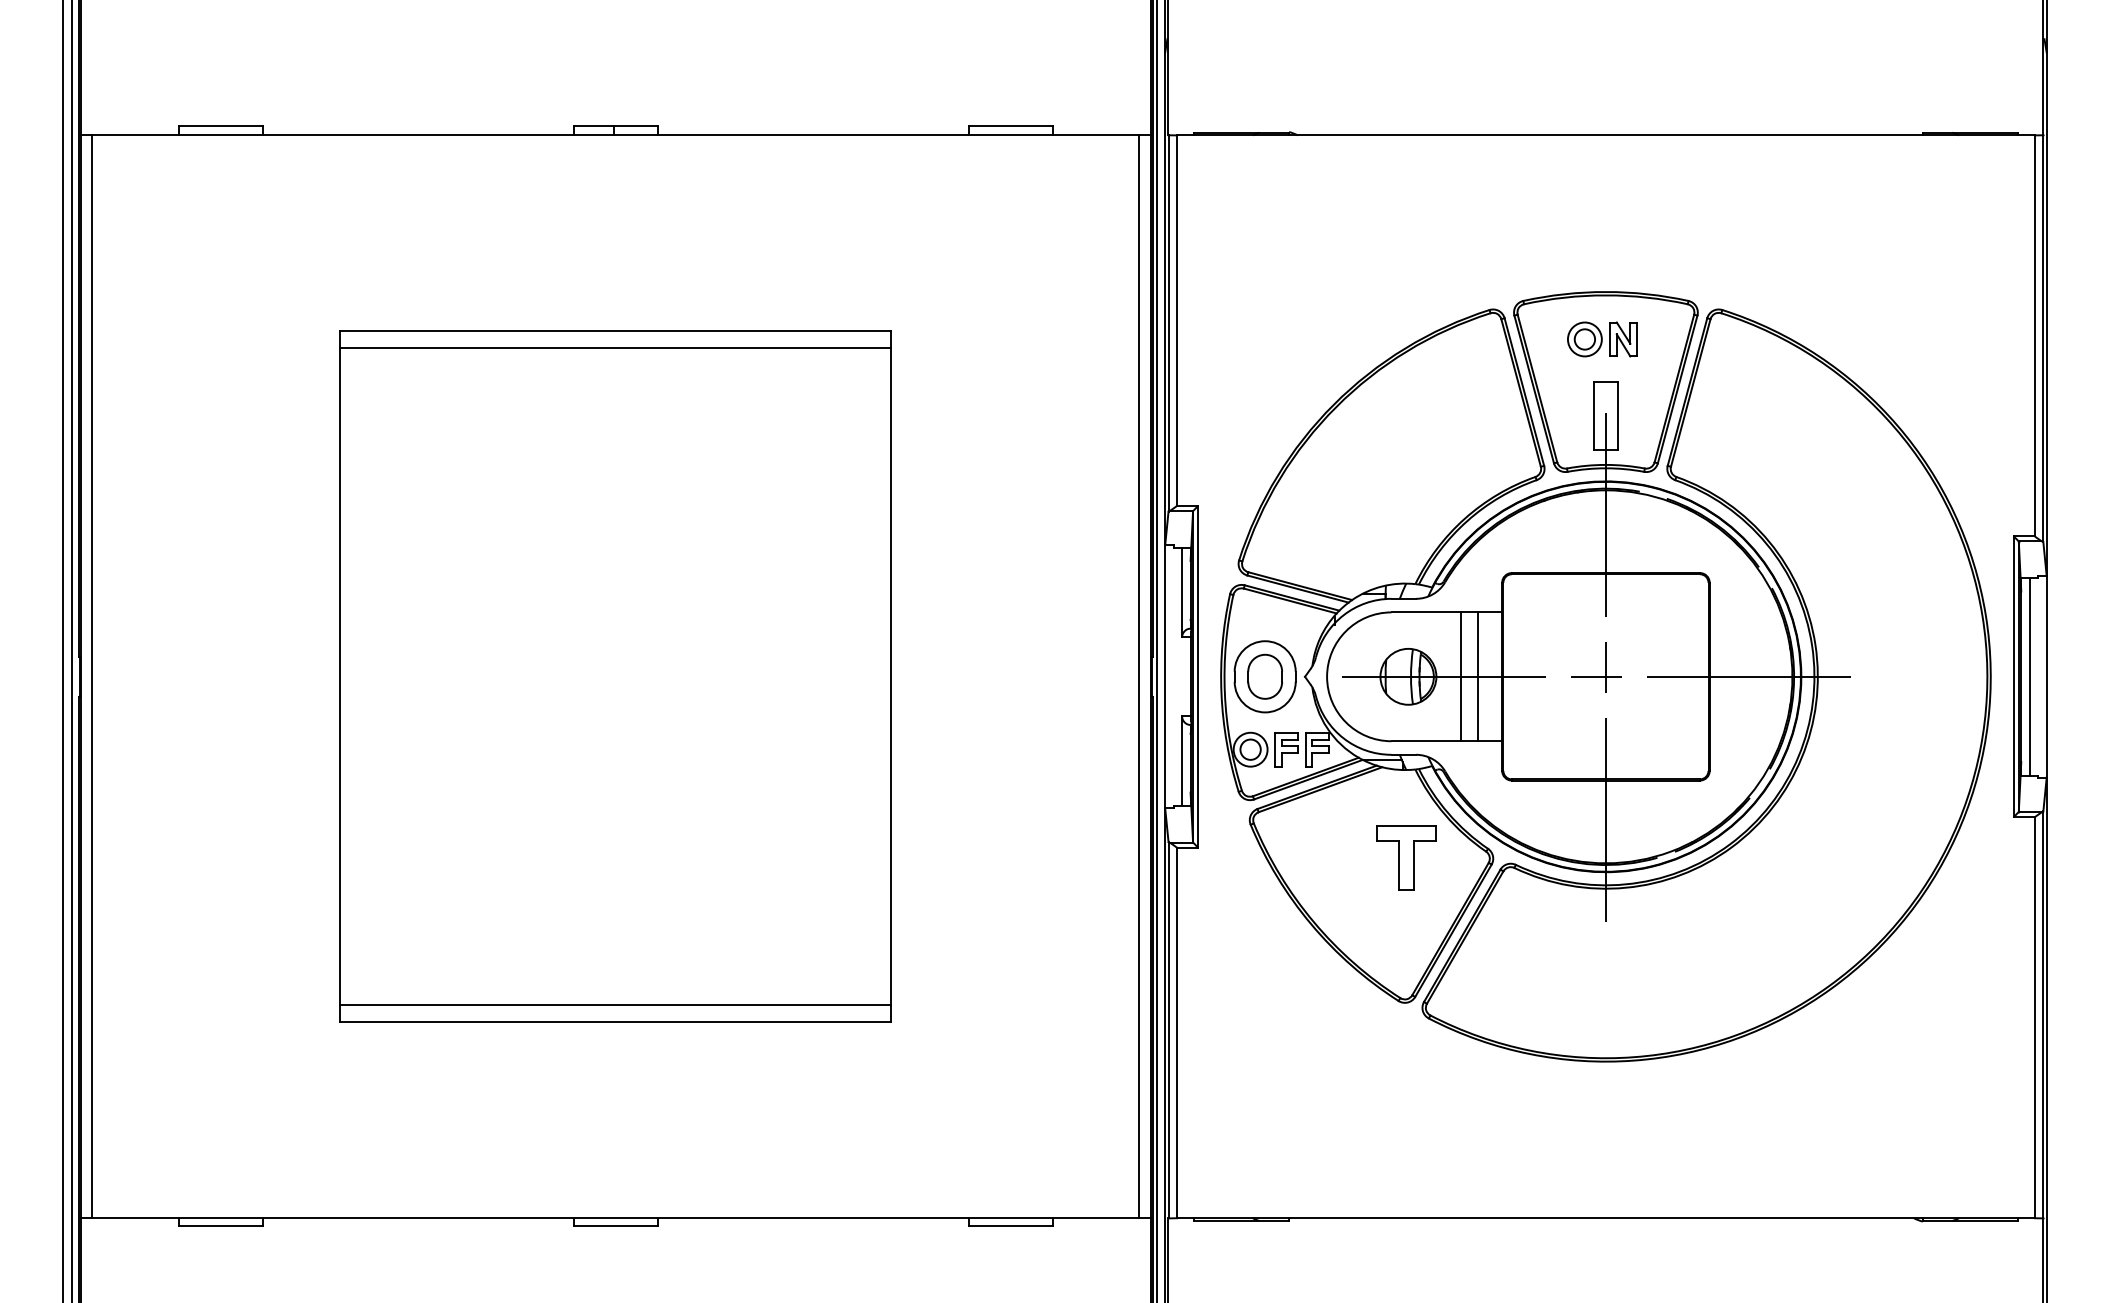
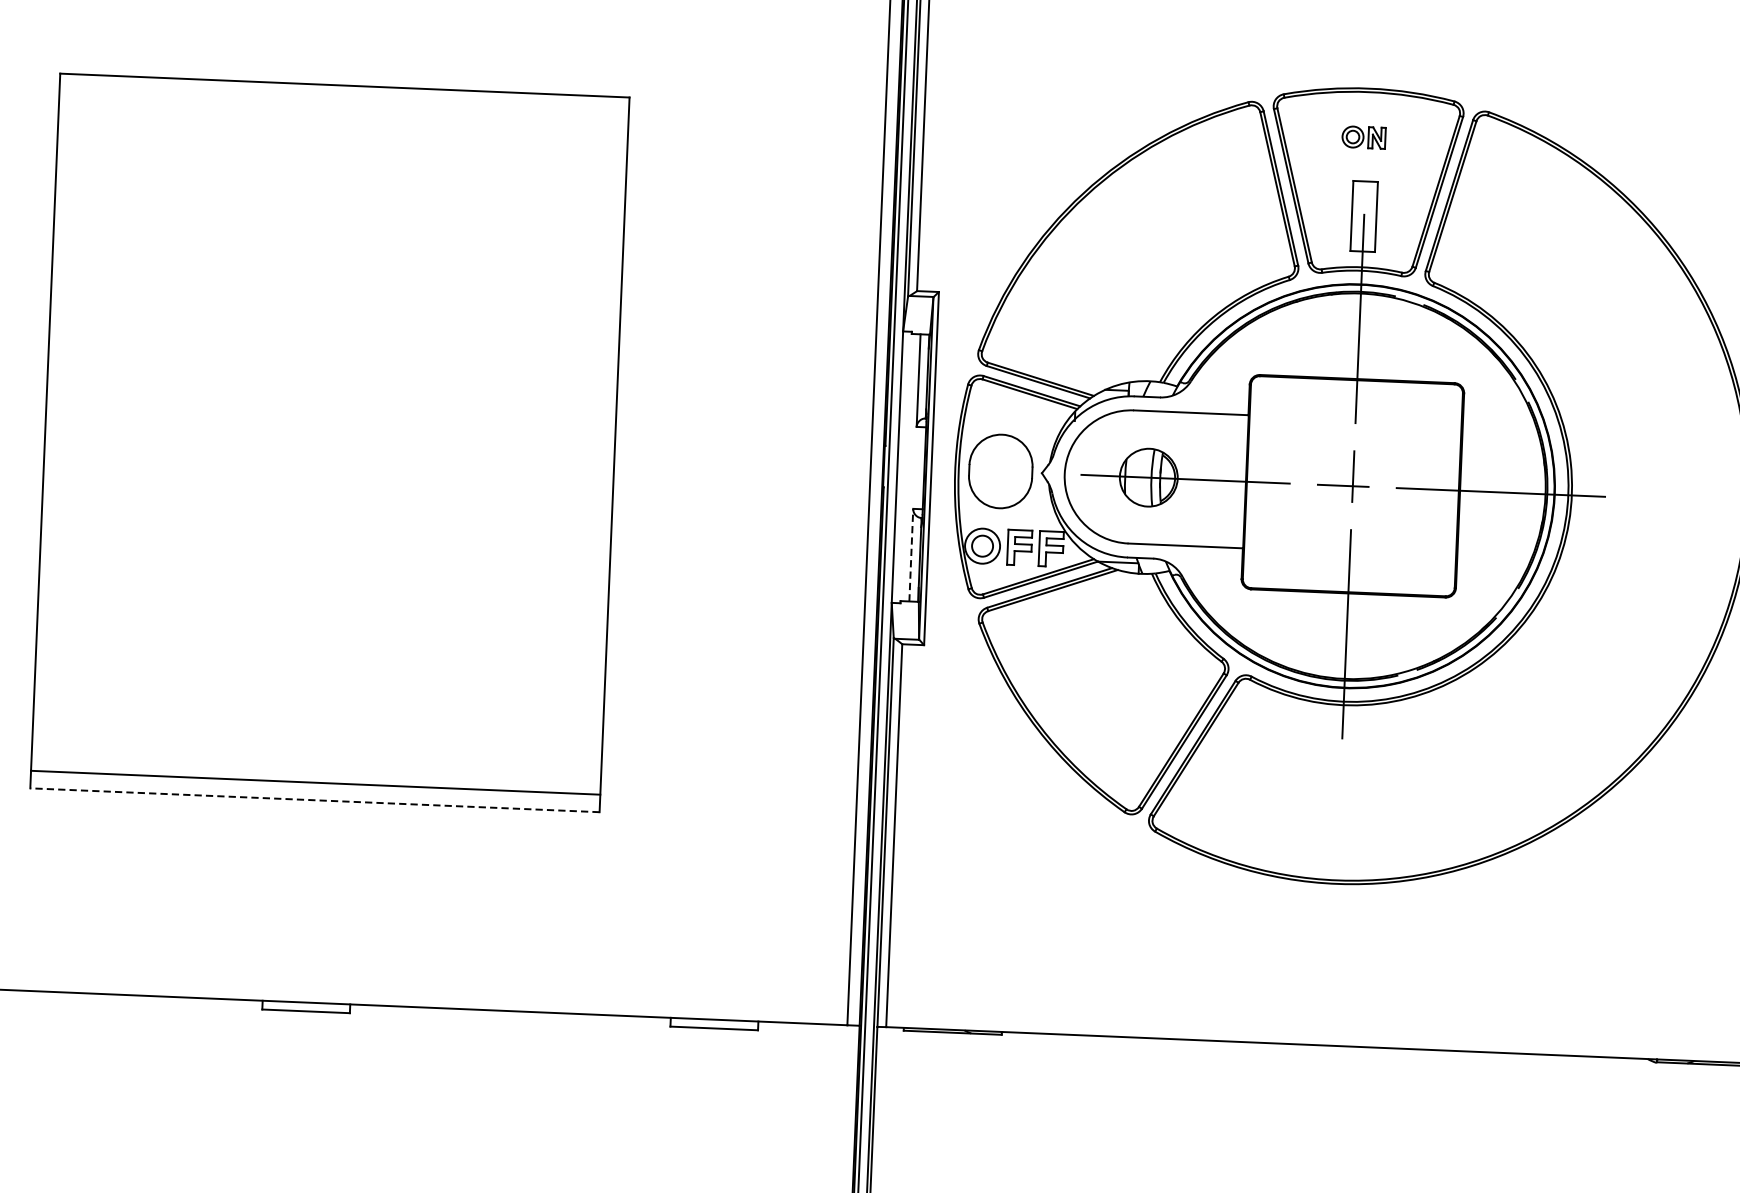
part: (1602, 339) -> (1363, 137), size x0.6
line: (615, 347) -> (343, 103), removed
part: (1264, 676) -> (1000, 471), removed
line: (1461, 676) -> (1203, 479), removed
line: (1477, 676) -> (1220, 480), removed
line: (1182, 761) -> (911, 555), solid -> dashed
part: (1406, 857) -> (1138, 664), removed
line: (615, 1022) -> (314, 800), solid -> dashed

